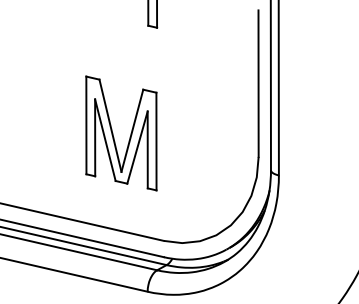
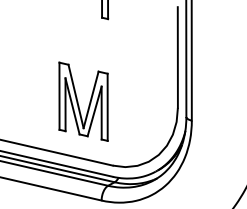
part: (121, 133) -> (83, 101), moved

